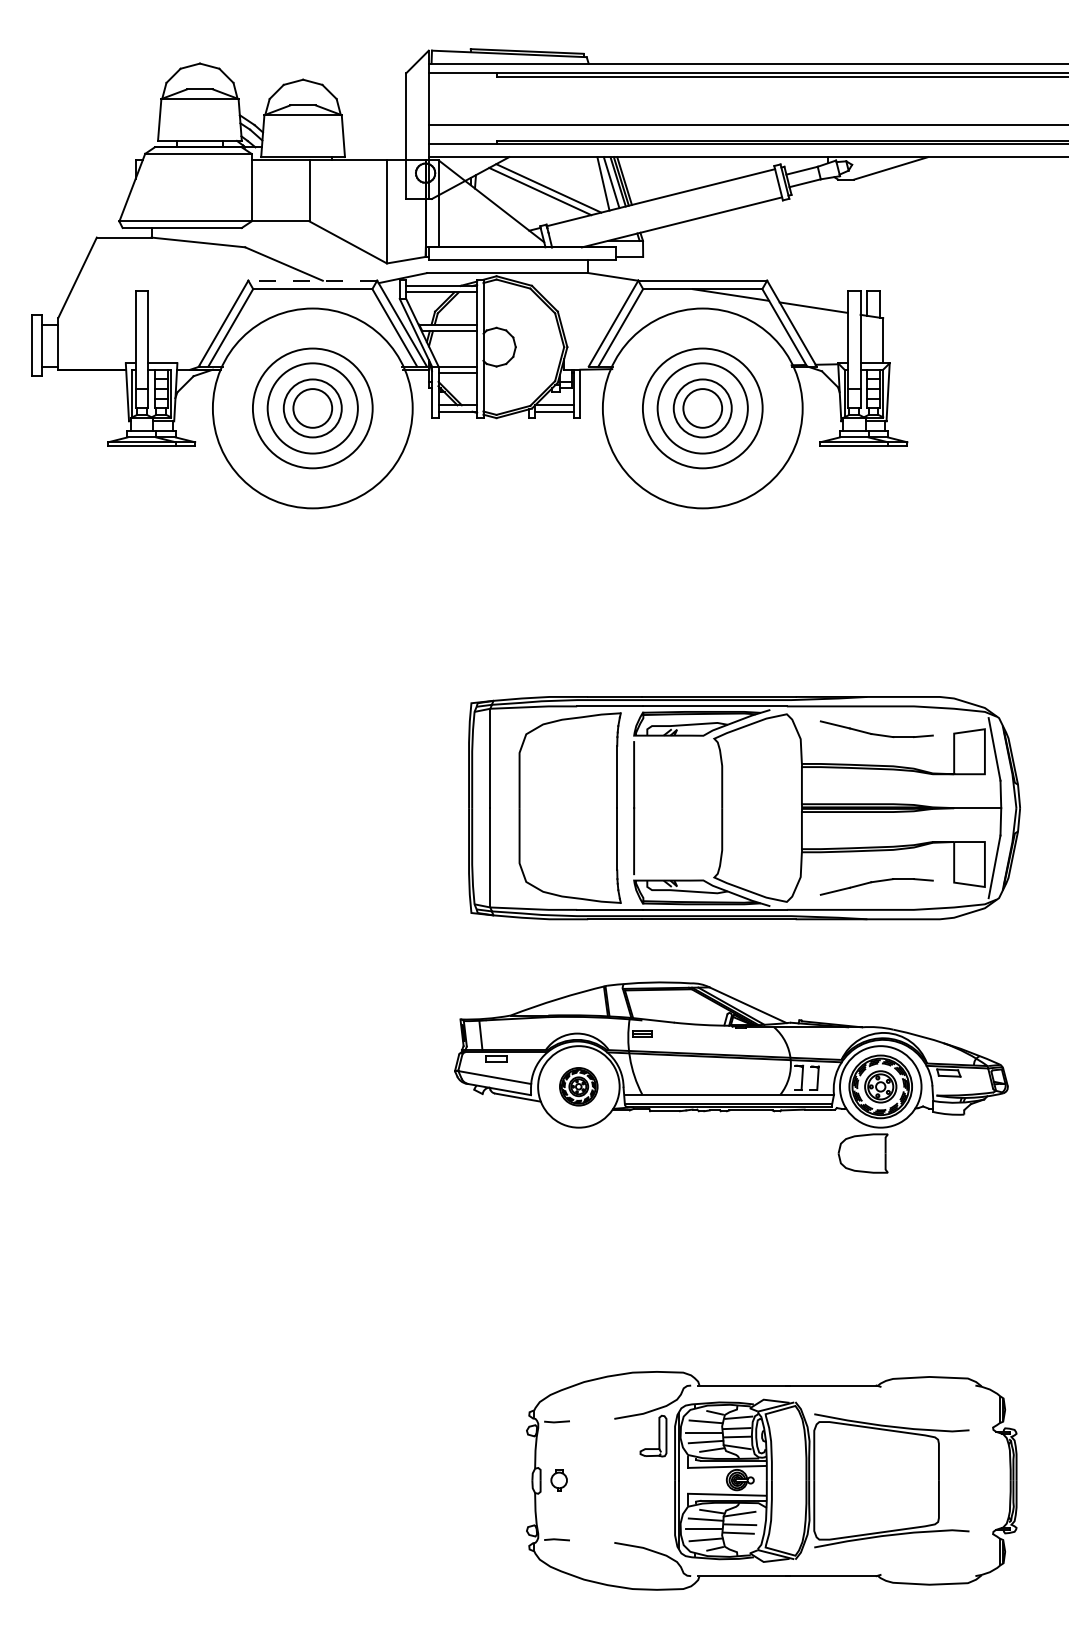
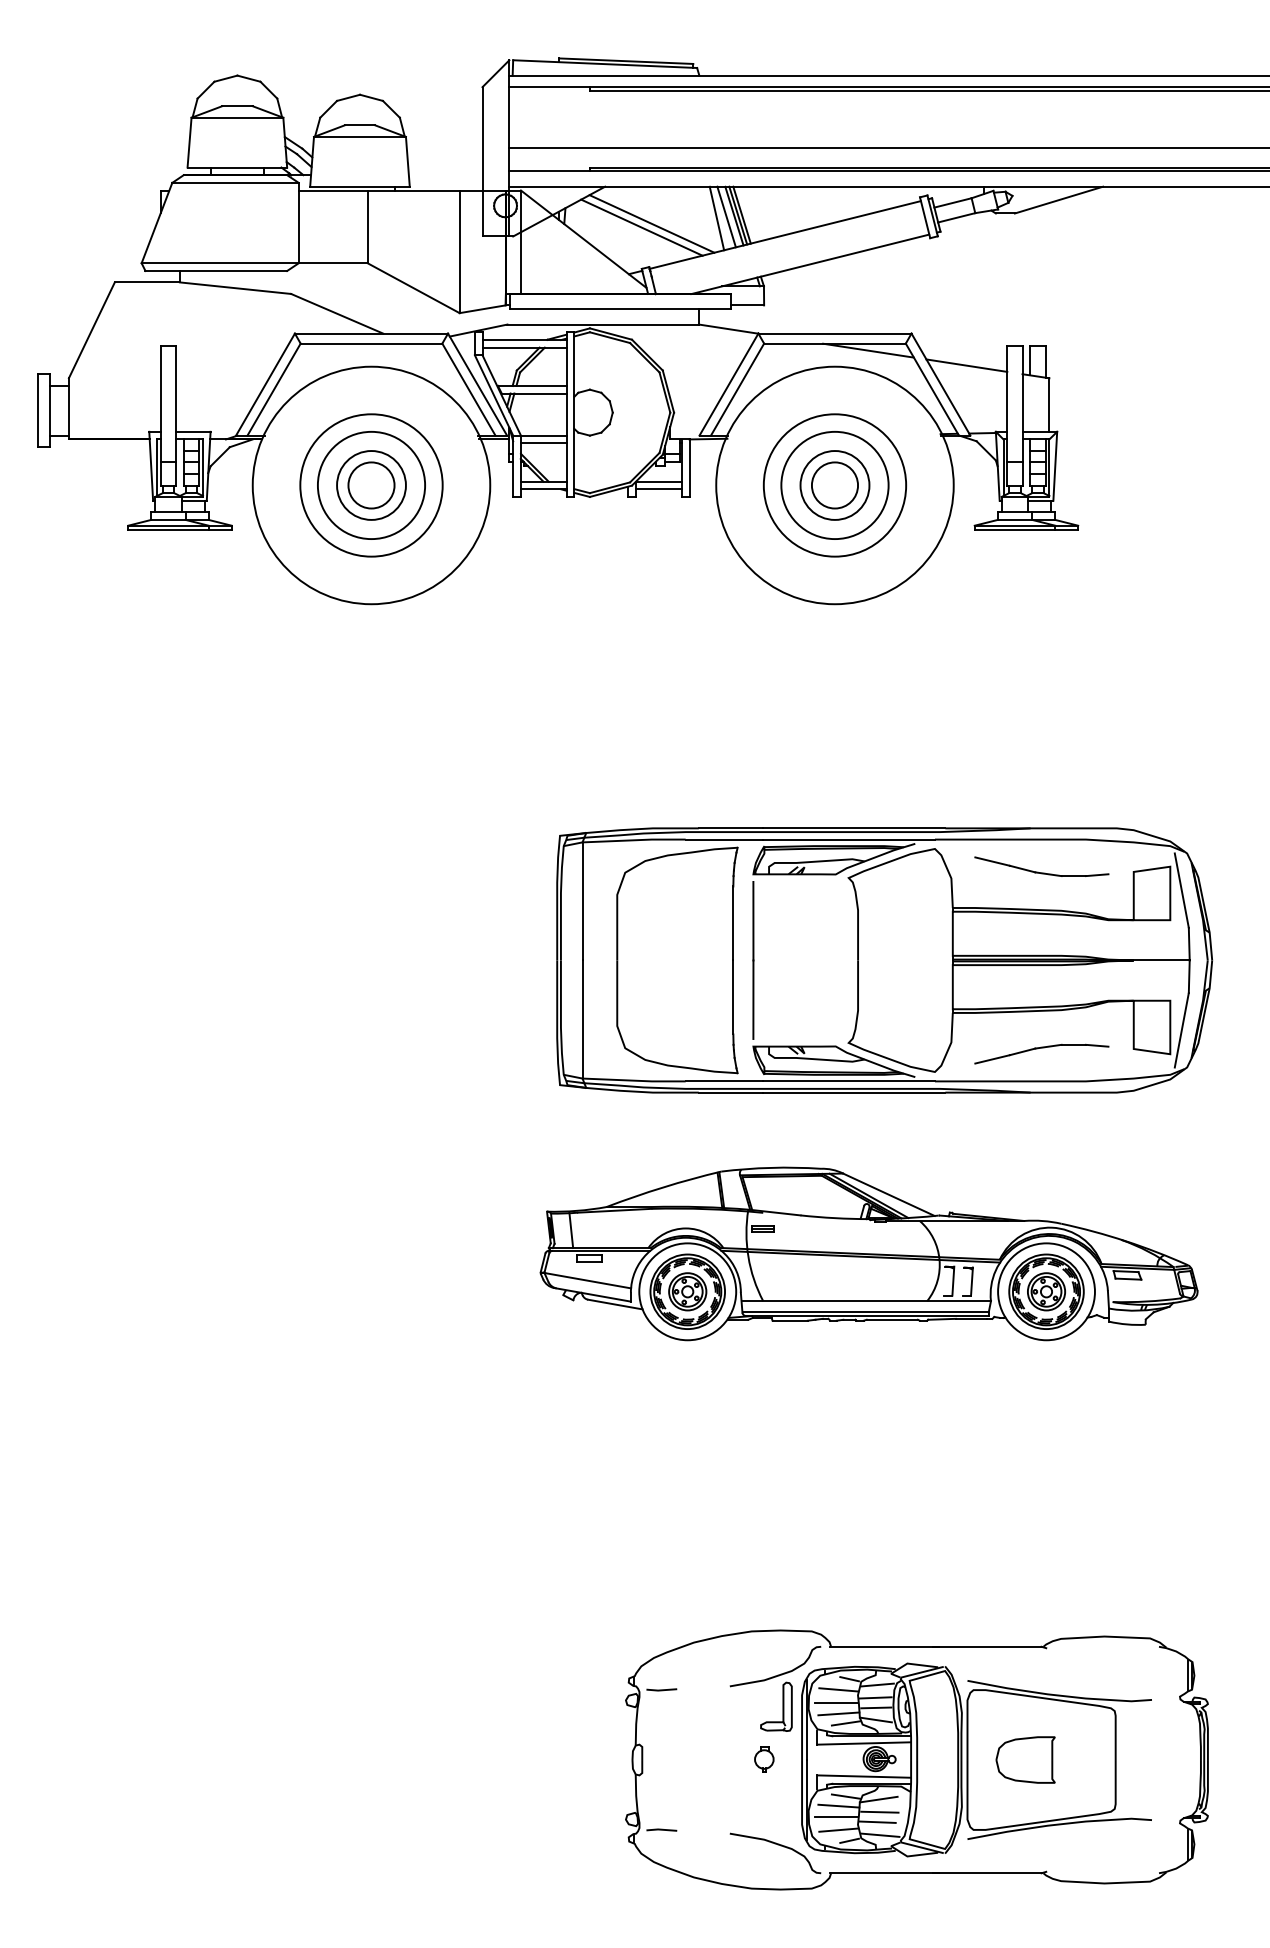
line: (312, 280) -> (371, 333), dashed -> solid
part: (578, 1086) -> (687, 1291), size x1.67
part: (863, 1153) -> (1025, 1759), moved
part: (559, 1480) -> (764, 1759), moved
line: (741, 1543) -> (880, 1834), added

